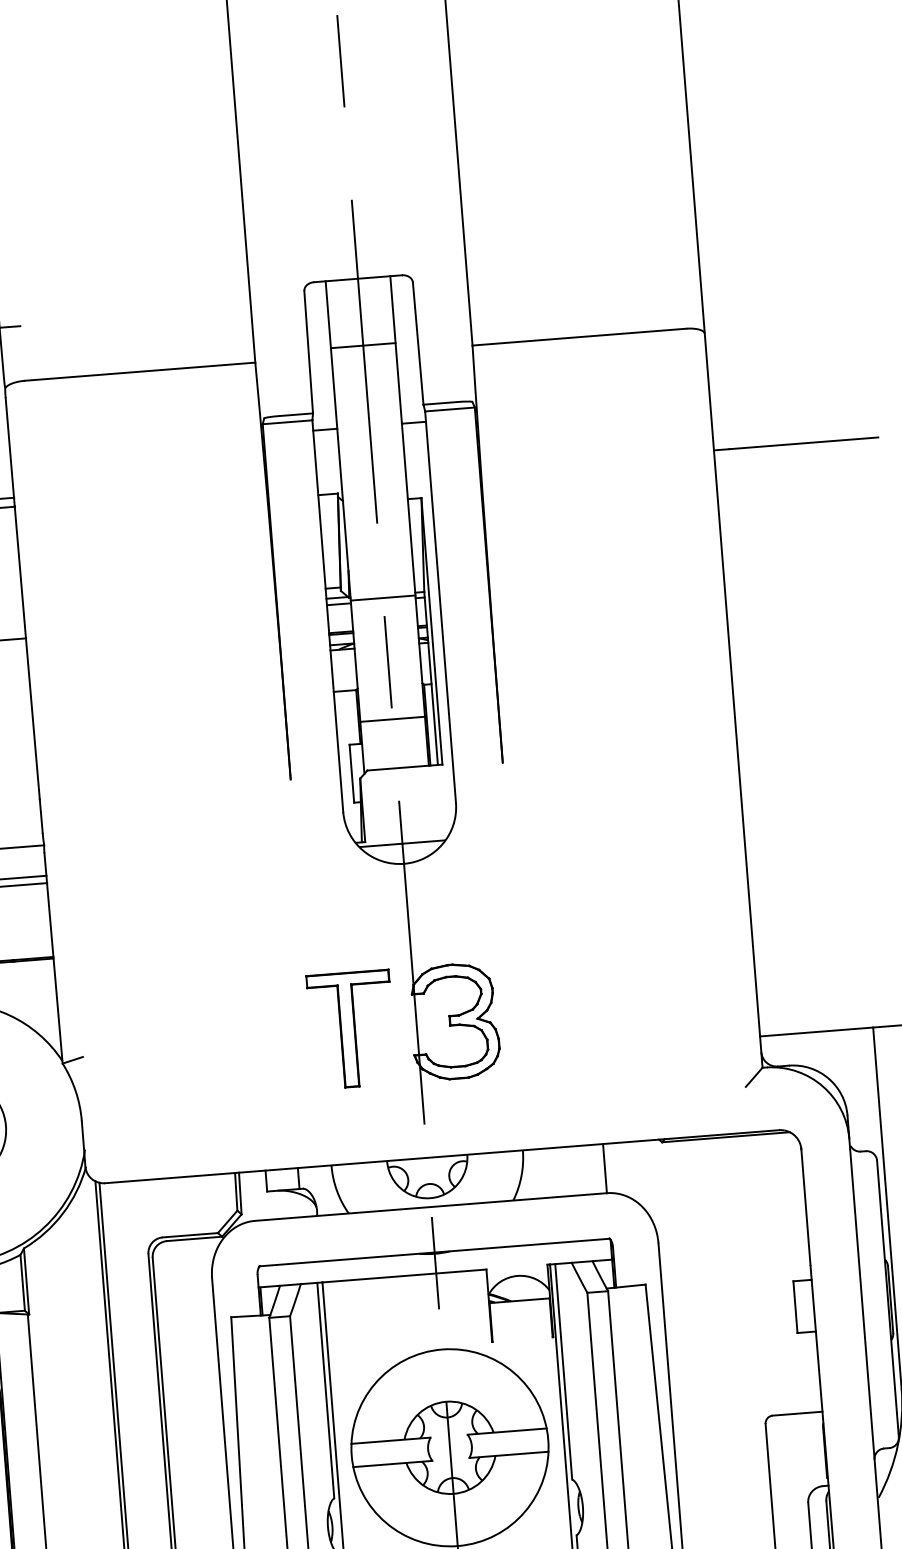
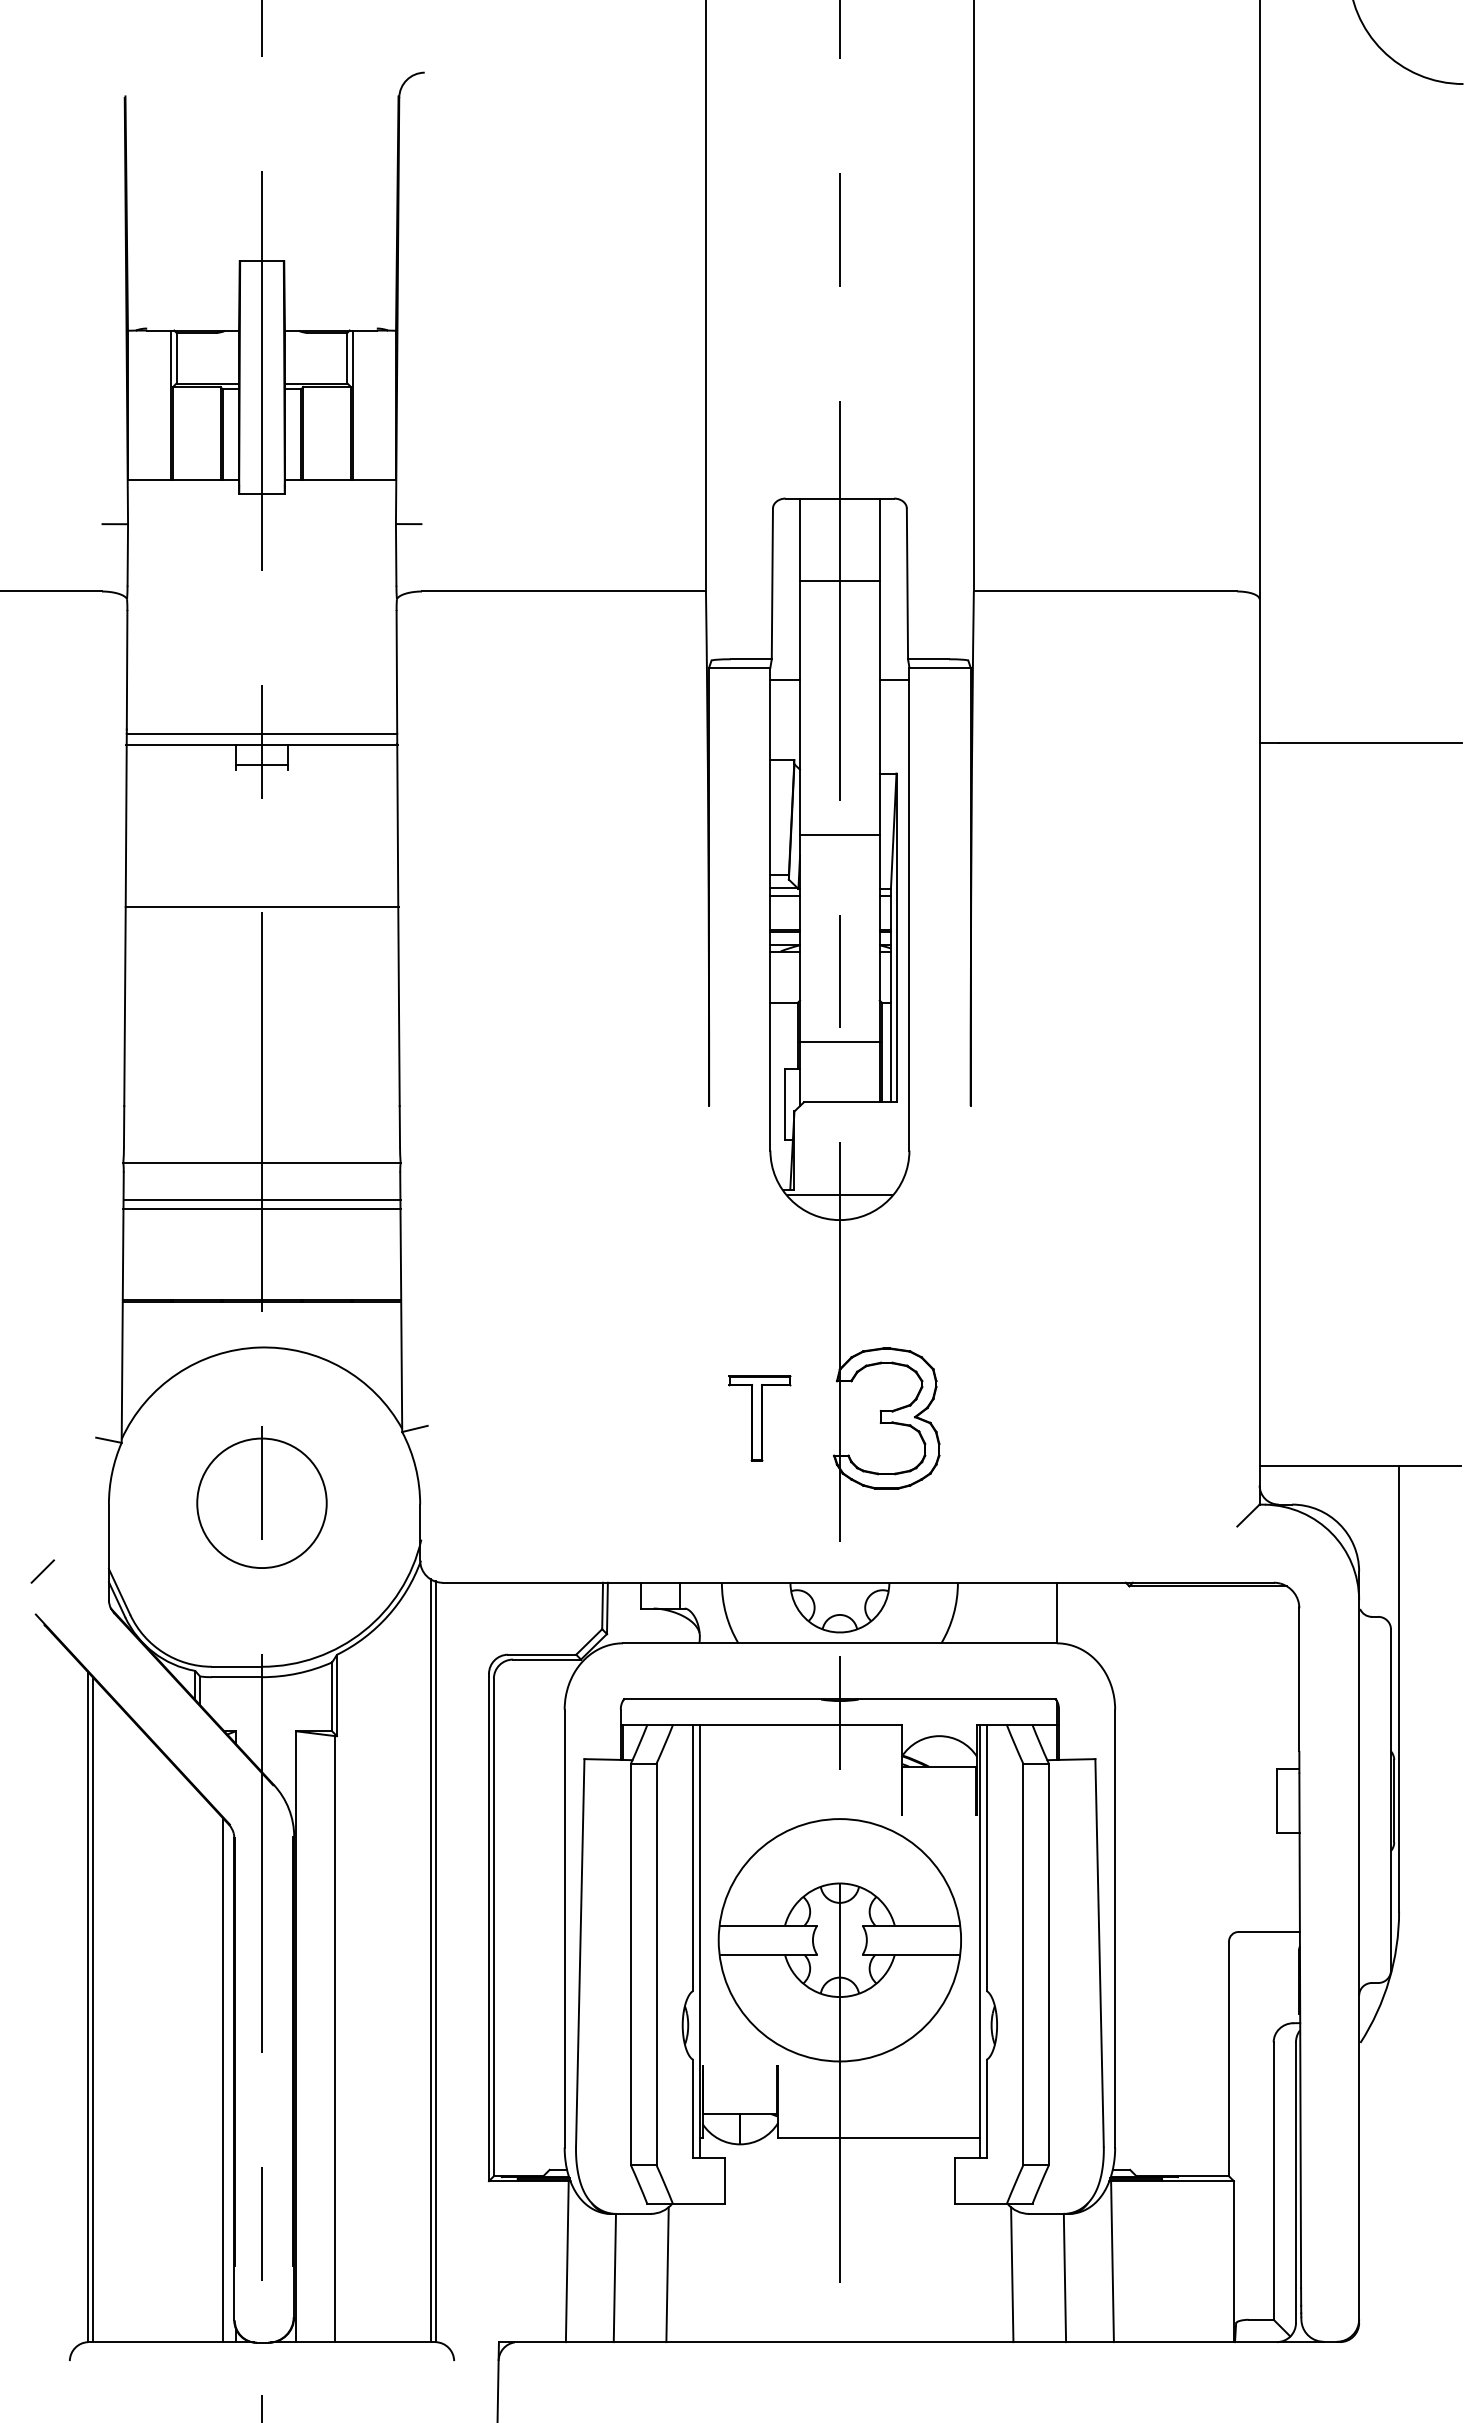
line: (382, 598) -> (839, 835), moved
part: (351, 1029) -> (759, 1418), size x0.6

